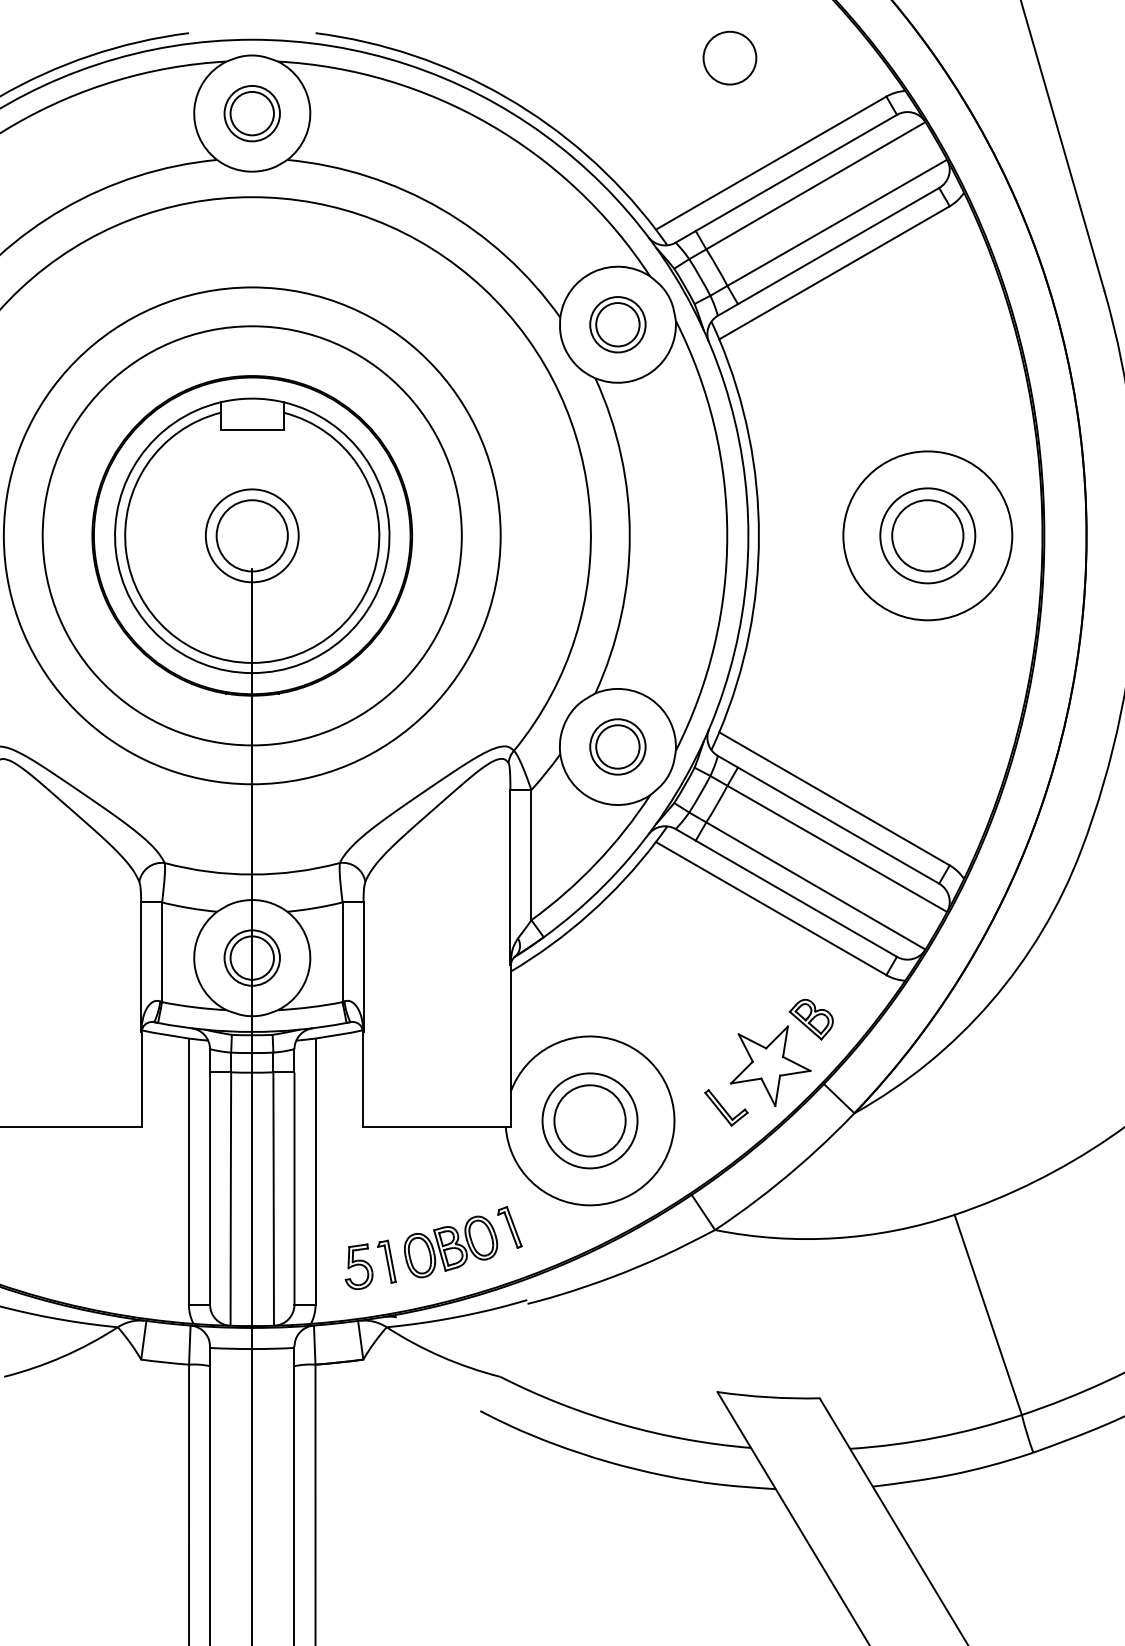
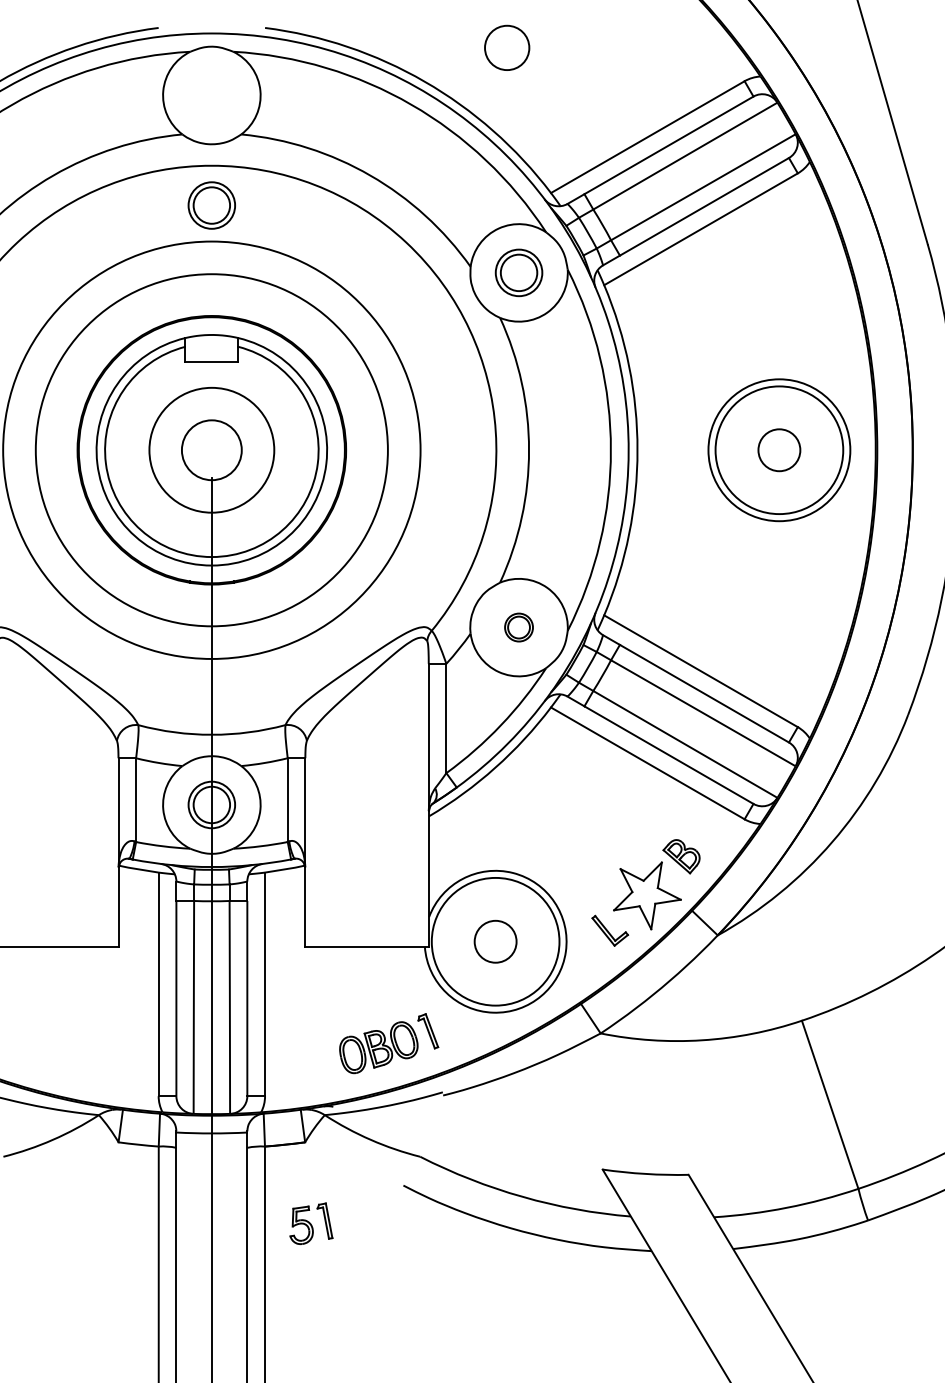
circle: (730, 57) -> (507, 47), moved
part: (251, 113) -> (211, 205), moved
circle: (251, 536) -> (211, 450), size x1.6
circle: (927, 536) -> (779, 450), size x0.7
circle: (927, 536) -> (779, 450), size x1.6
part: (617, 746) -> (518, 627), size x0.6
circle: (589, 1120) -> (495, 941), size x0.7
circle: (589, 1120) -> (495, 941), size x1.6
part: (370, 1264) -> (311, 1223), moved

